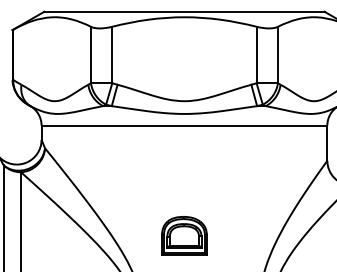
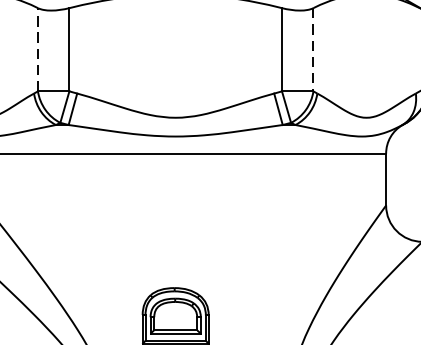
line: (90, 54) -> (37, 48), solid -> dashed
line: (277, 55) -> (312, 50), solid -> dashed

